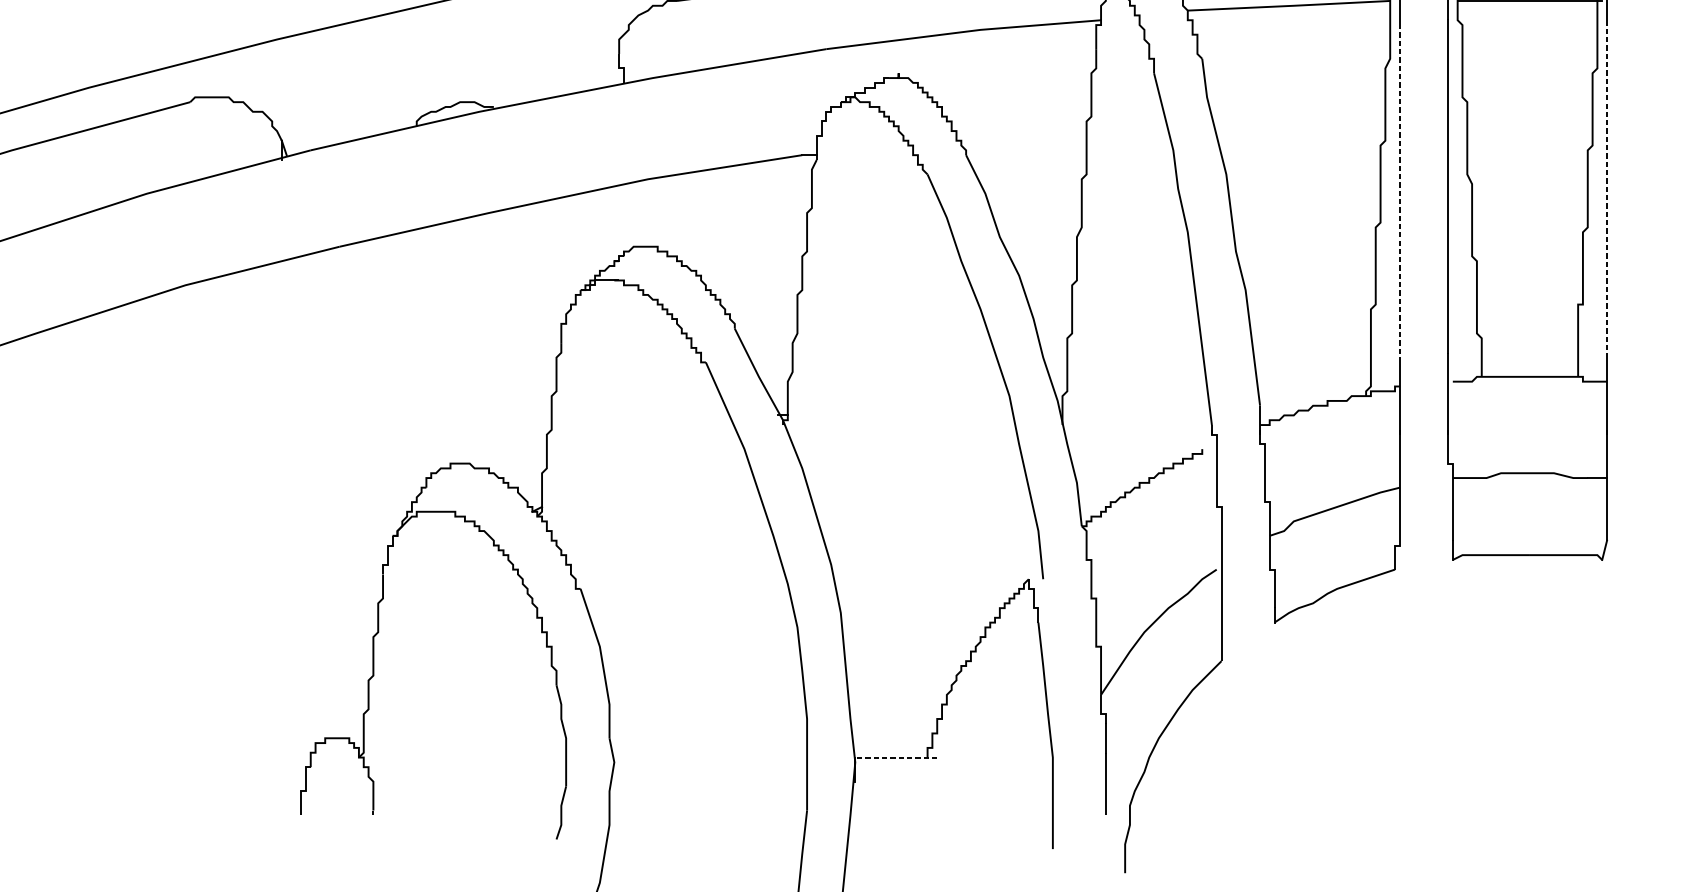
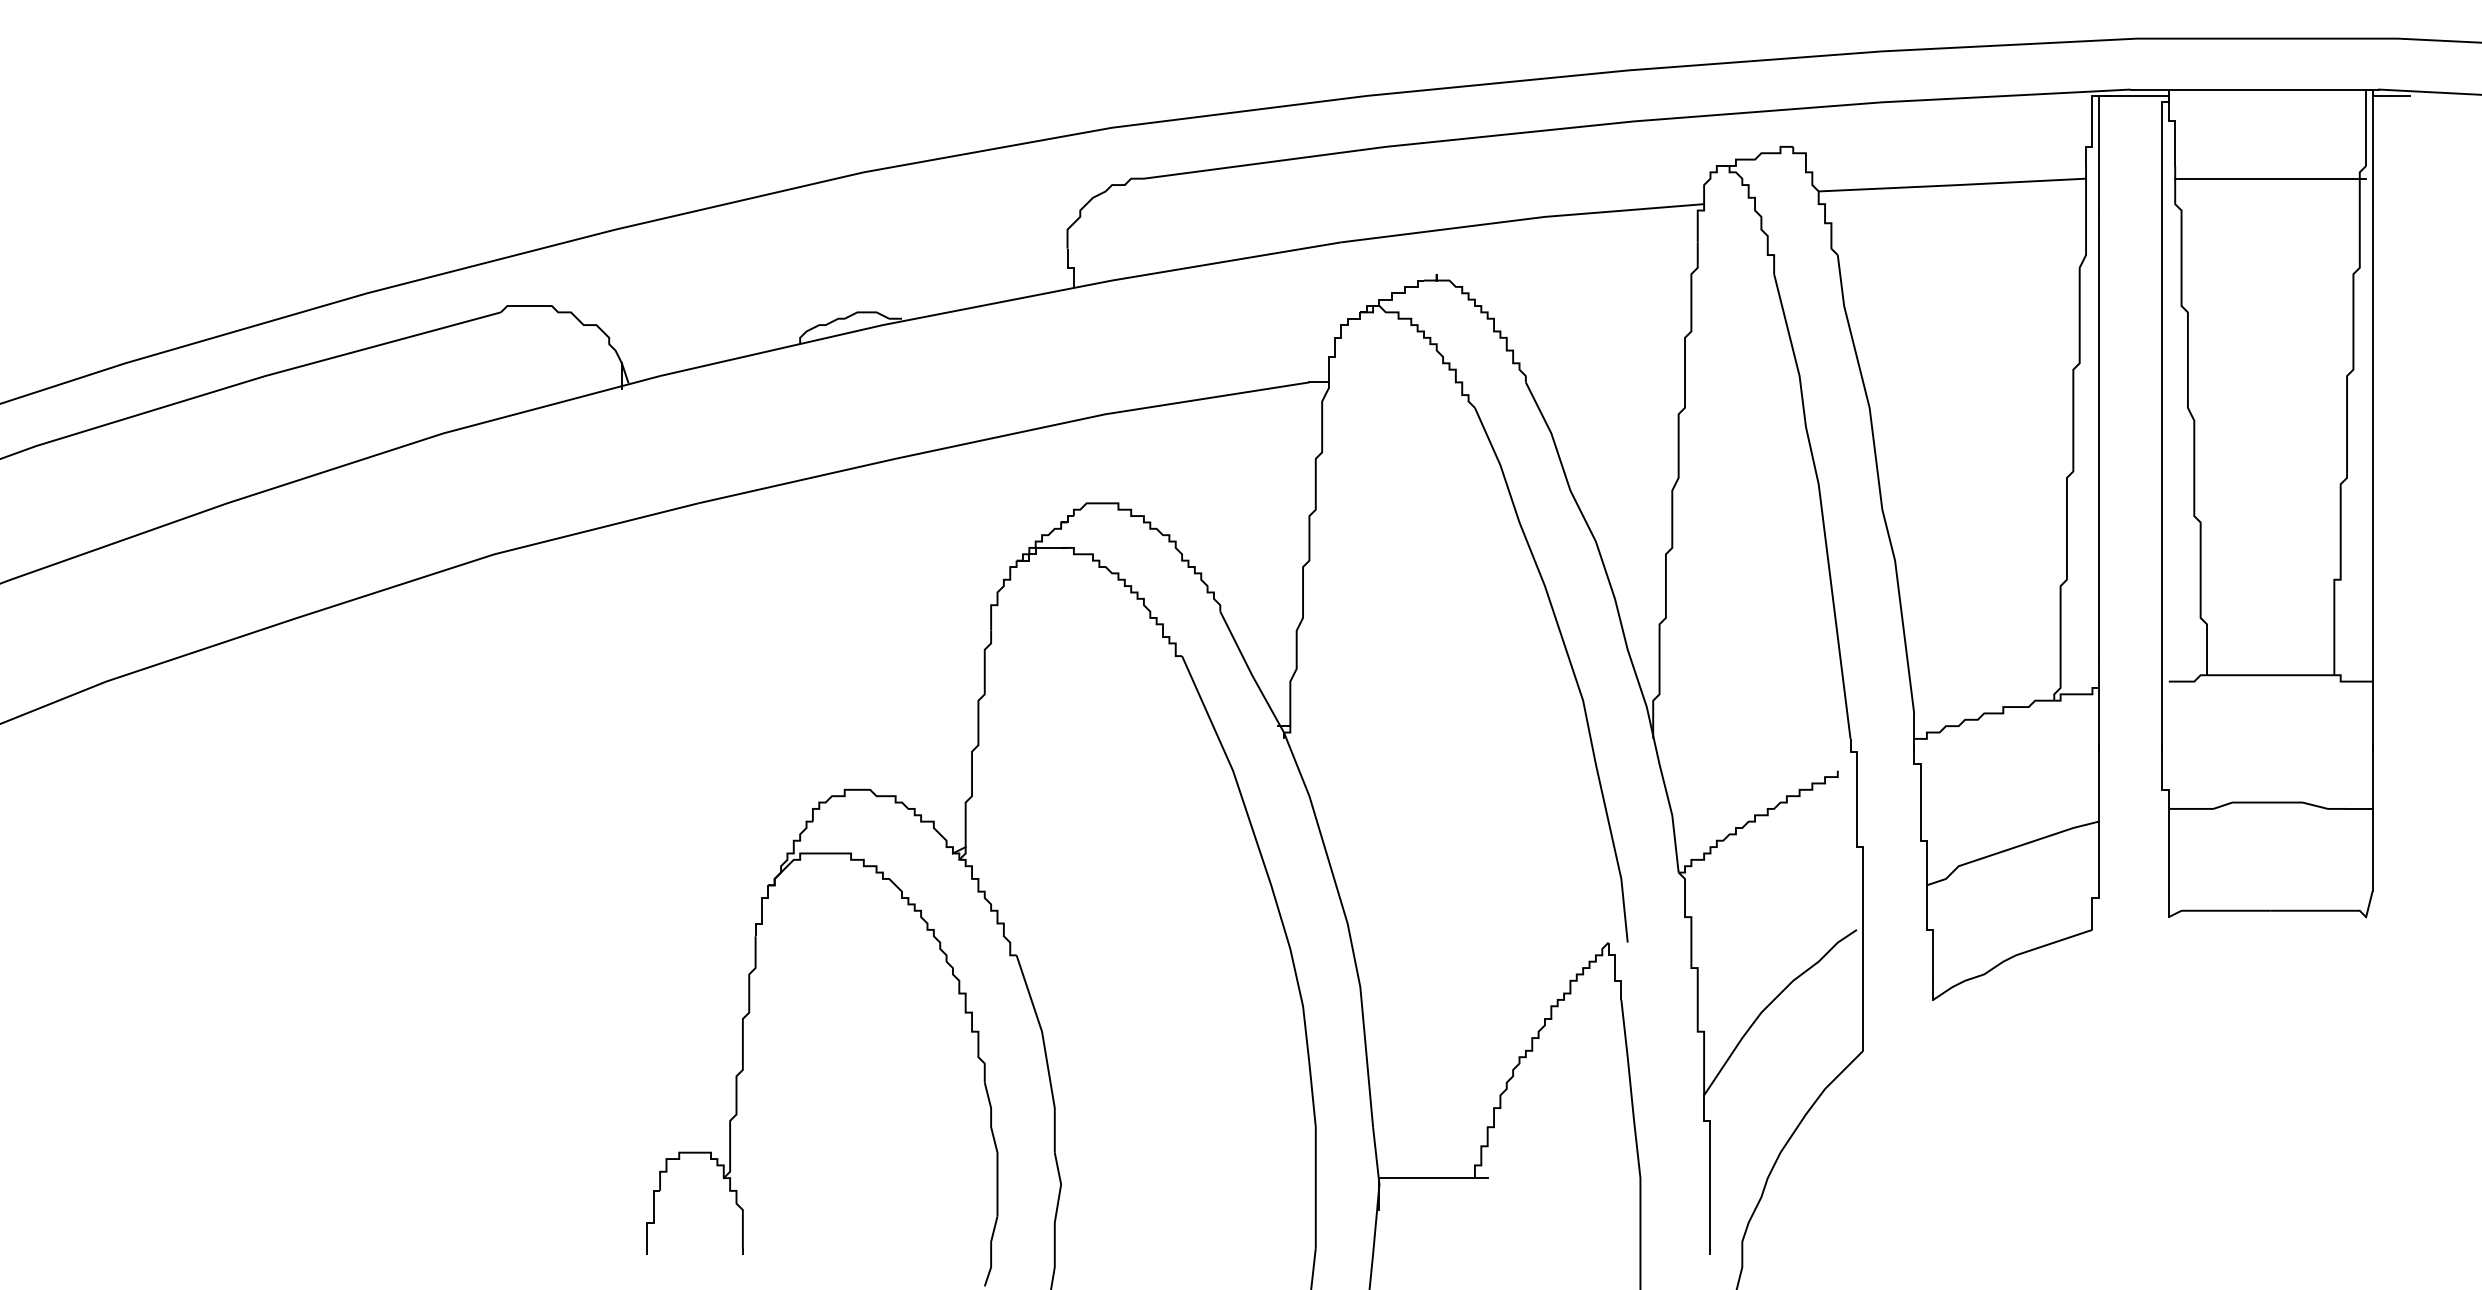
line: (1607, 186) -> (2372, 423), dashed -> solid
line: (1399, 193) -> (2098, 433), dashed -> solid
line: (896, 757) -> (1433, 1178), dashed -> solid

